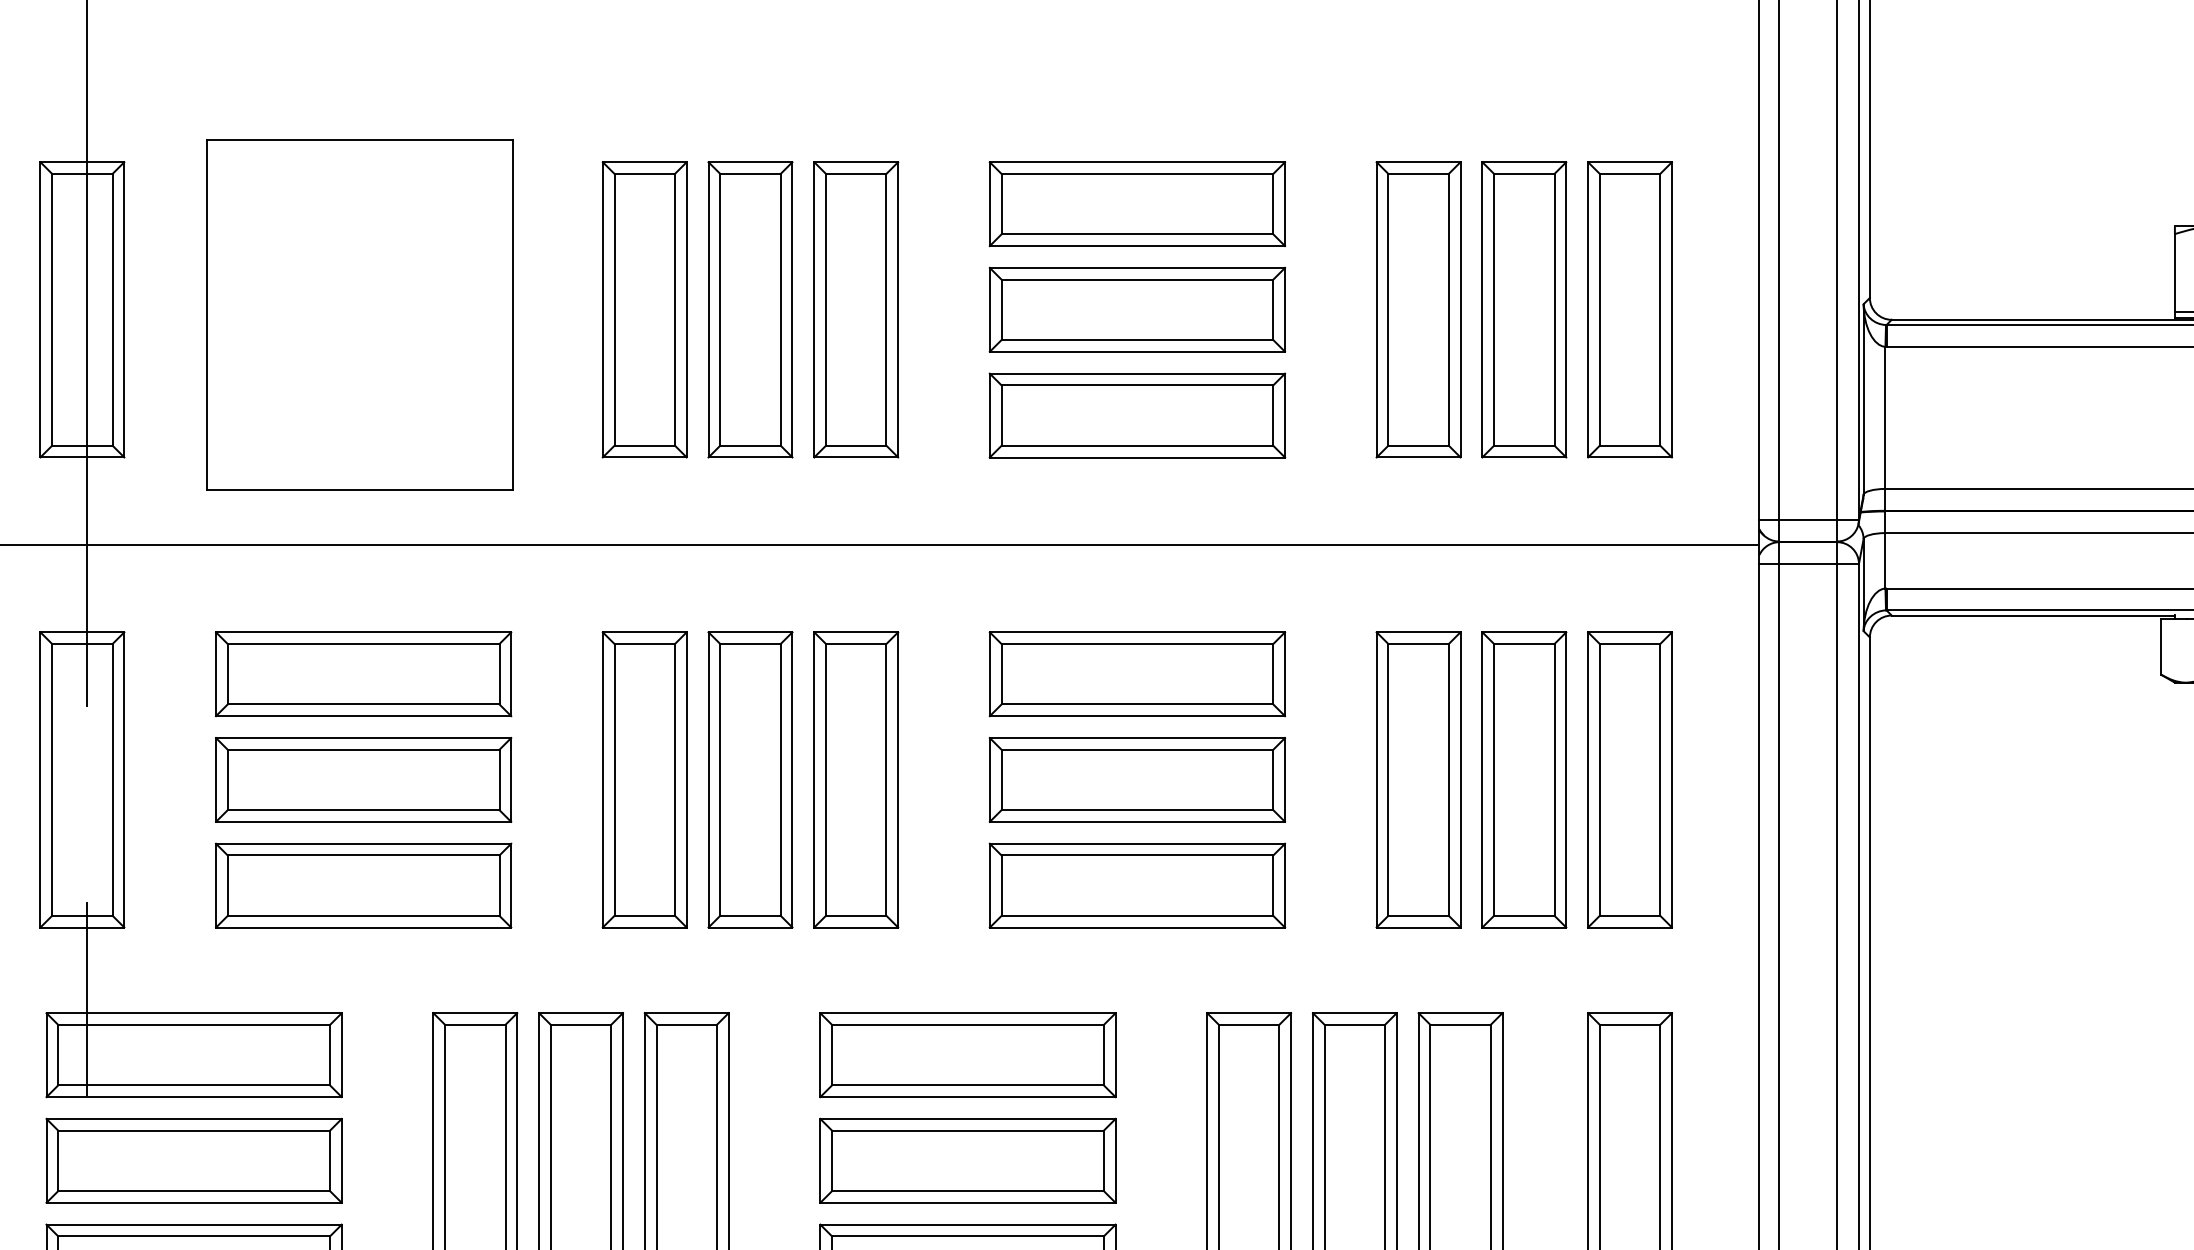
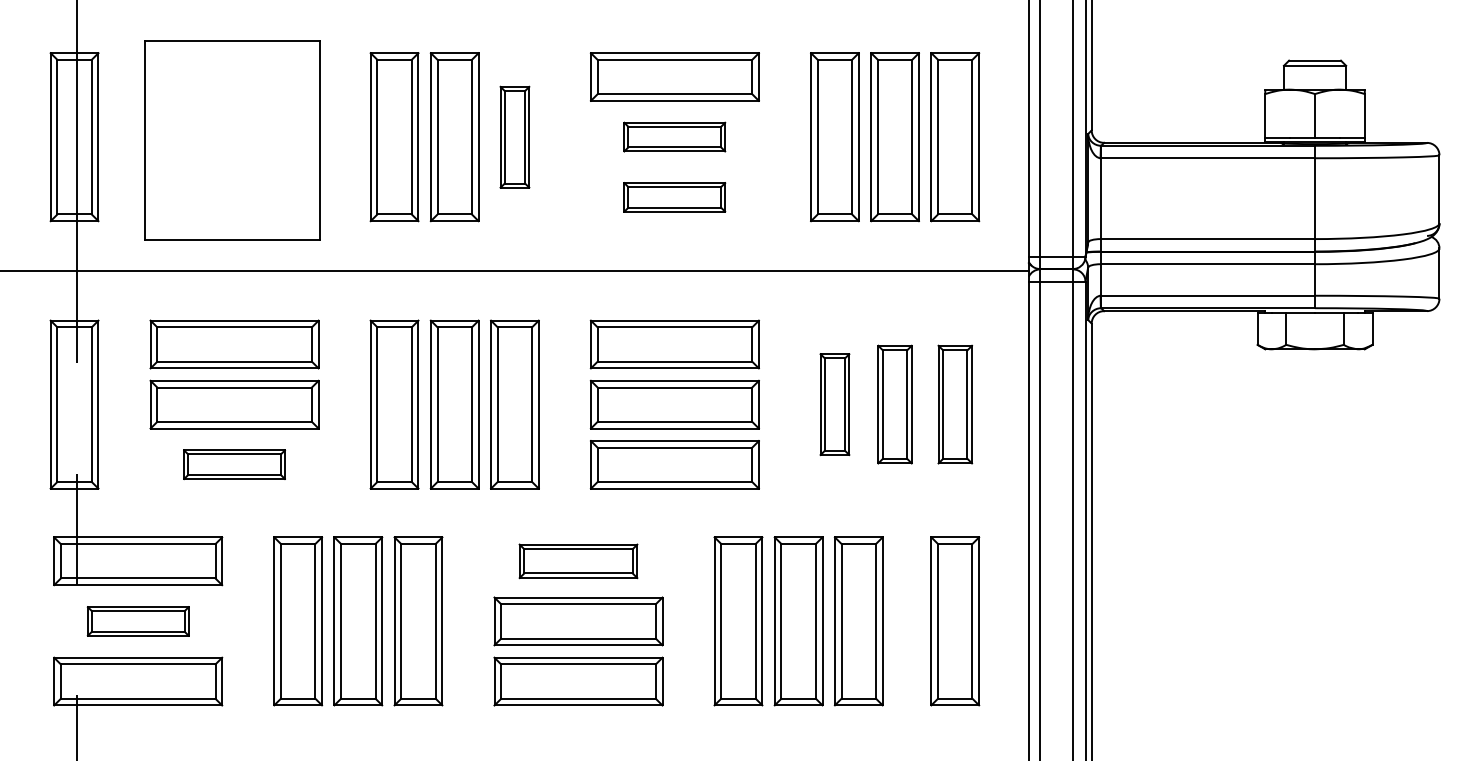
part: (1136, 308) -> (674, 136), size x0.6
part: (855, 310) -> (514, 137), size x0.6
part: (1136, 415) -> (674, 197), size x0.6
part: (1417, 779) -> (834, 404), size x0.6
part: (1523, 779) -> (894, 404), size x0.7
part: (1630, 779) -> (955, 404), size x0.7
part: (363, 885) -> (234, 464), size x0.6
part: (967, 1055) -> (578, 561), size x0.7
part: (194, 1160) -> (138, 621), size x0.6

